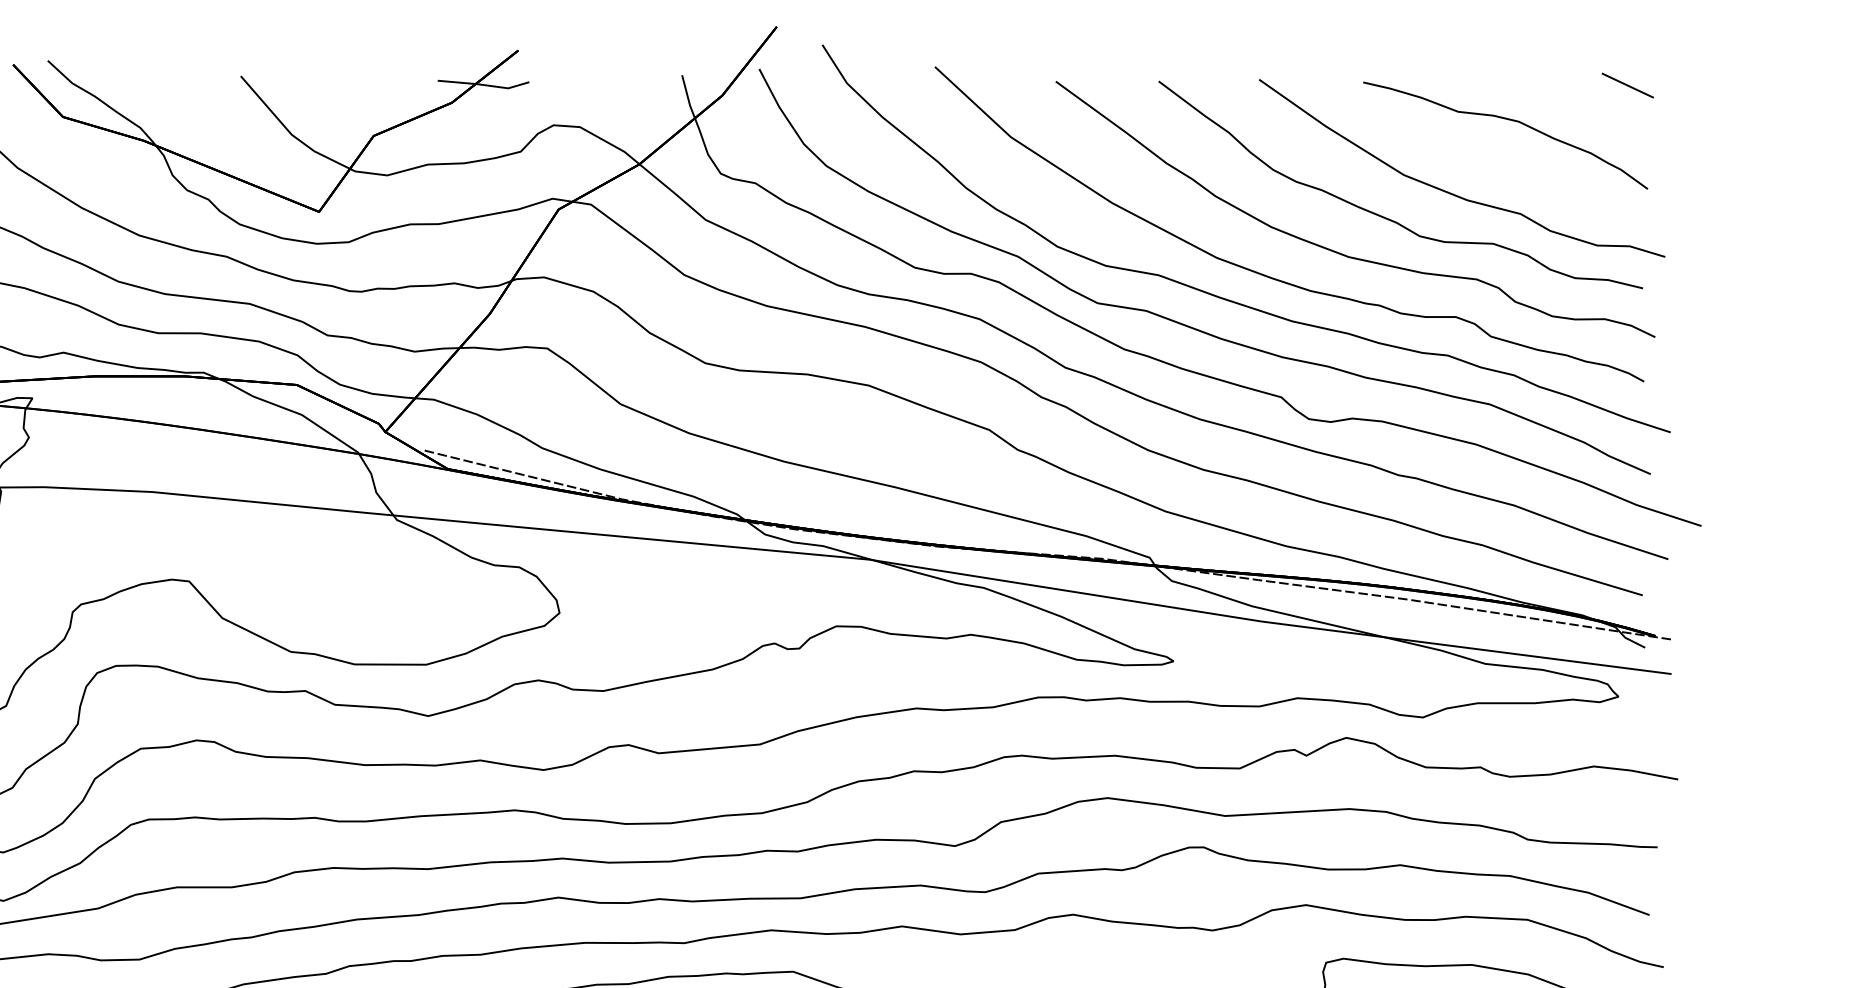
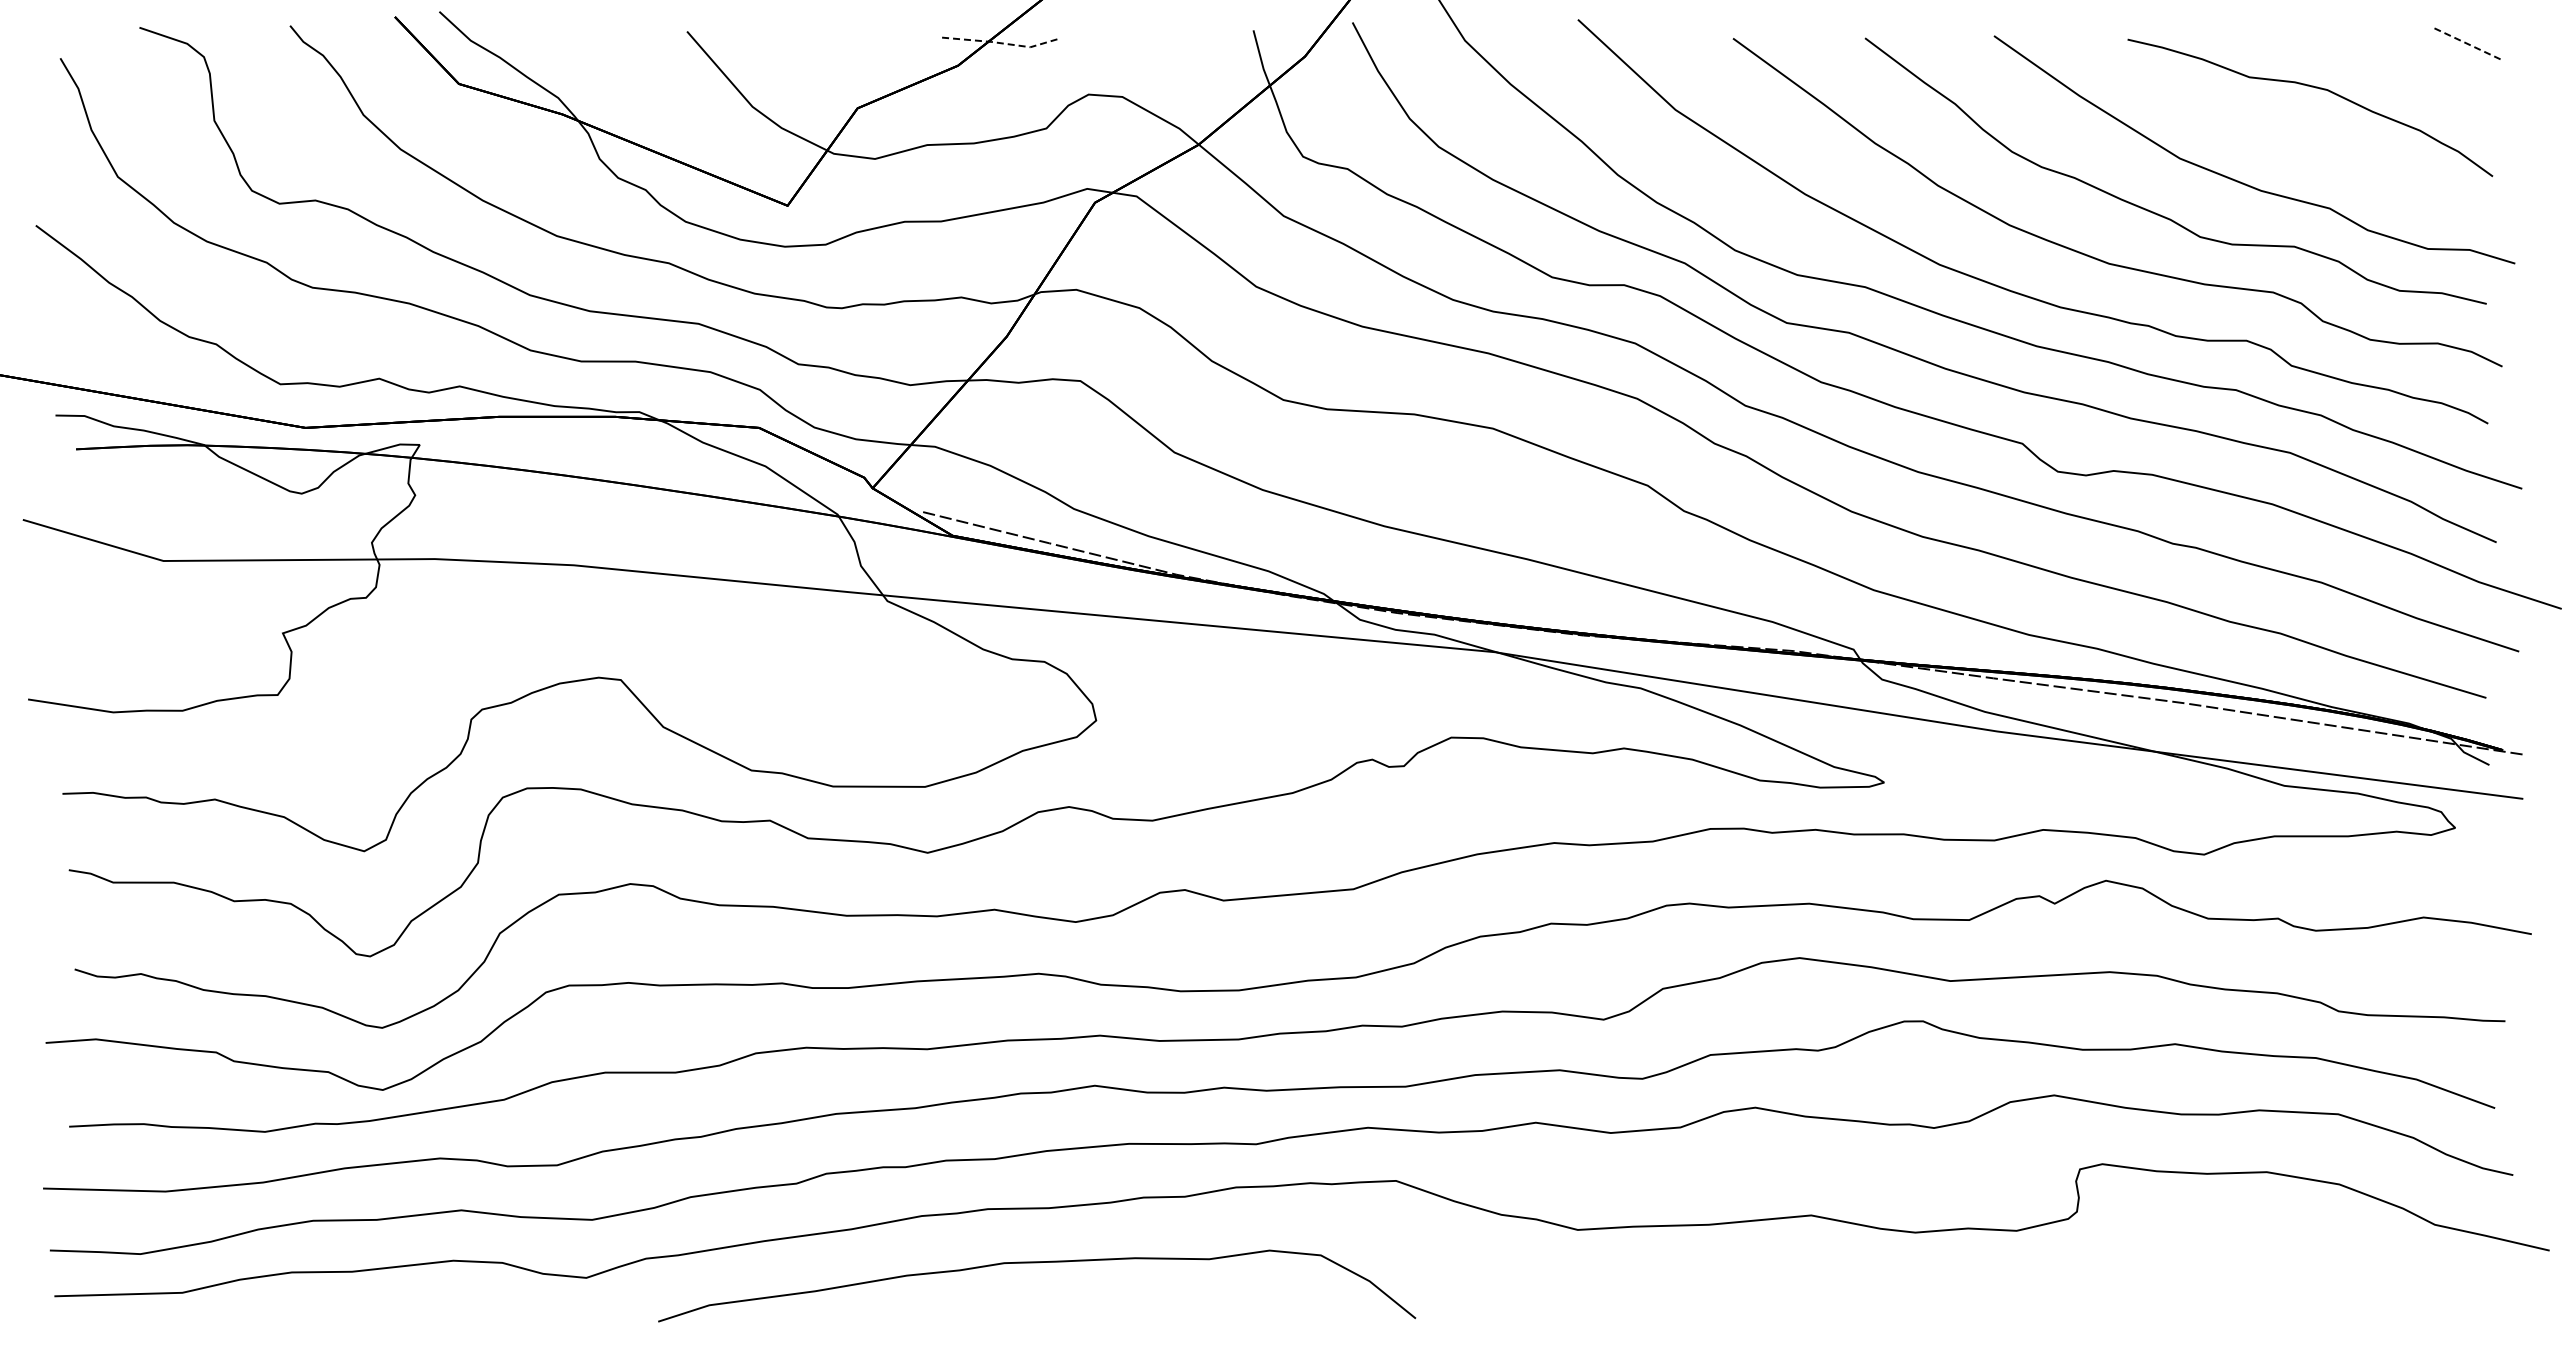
line: (483, 84) -> (998, 42), solid -> dashed
line: (1628, 85) -> (2467, 43), solid -> dashed

